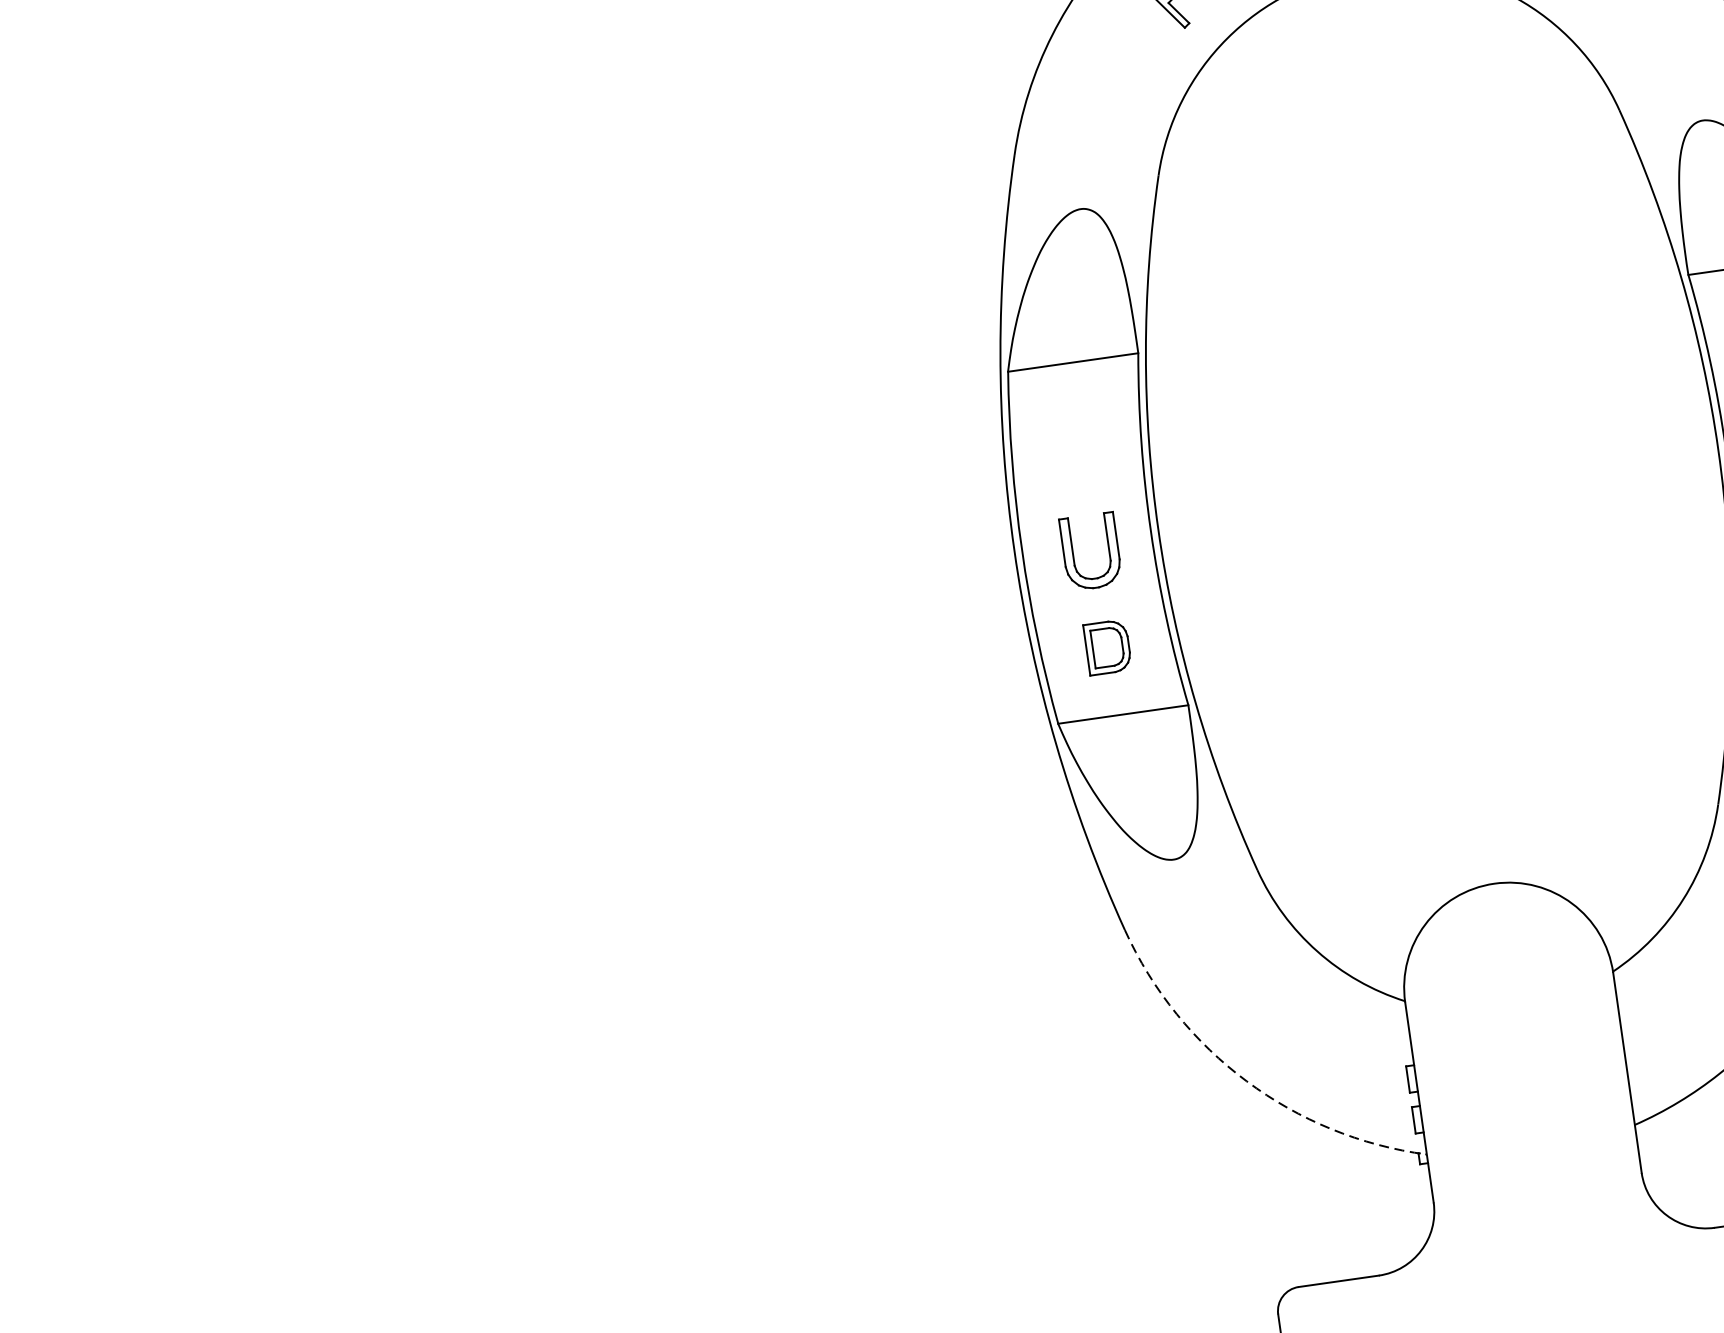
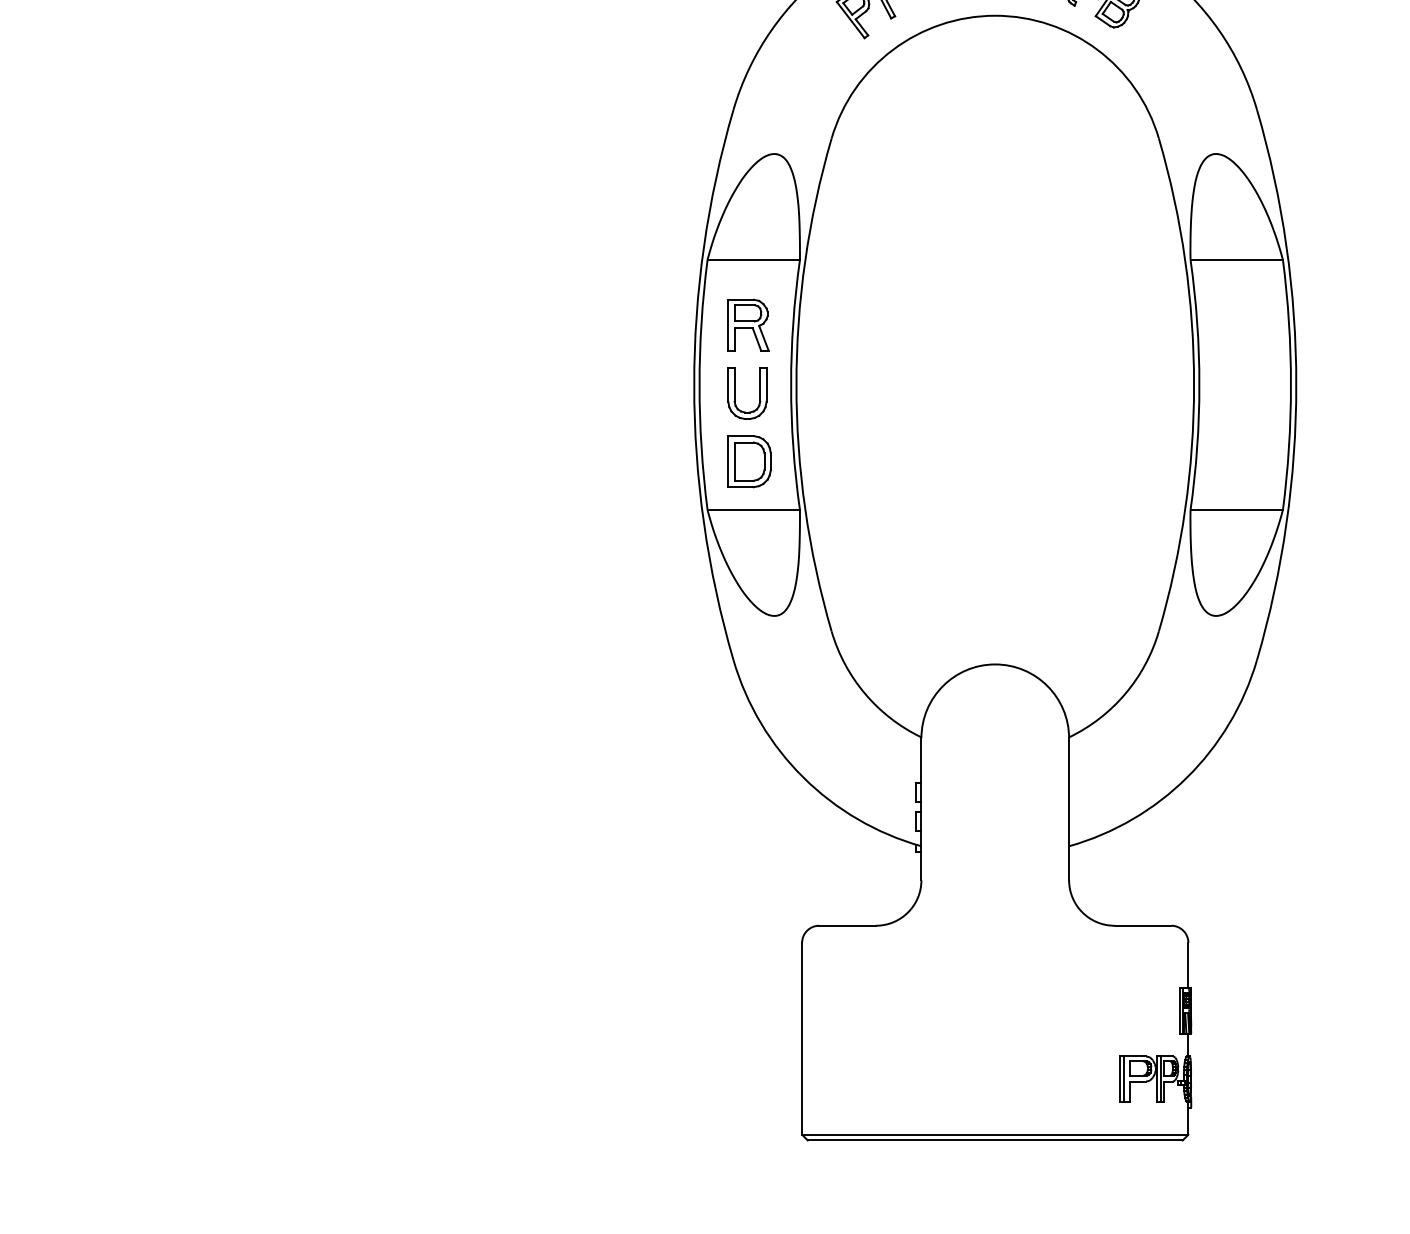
part: (1078, 454) -> (748, 324), added
part: (1107, 647) -> (749, 461), size x1.43
arc: (1246, 1081) -> (803, 777), dashed -> solid

